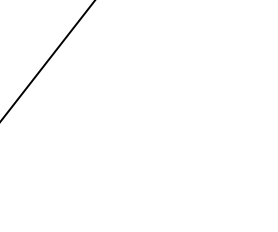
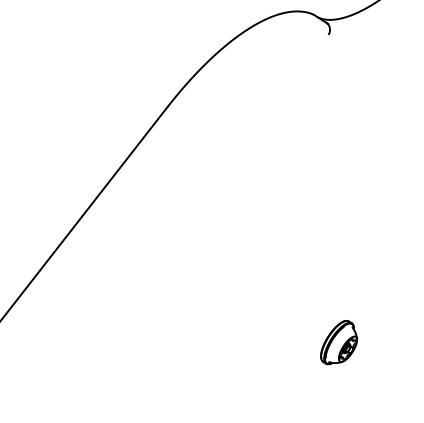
part: (226, 157) -> (338, 342), added

